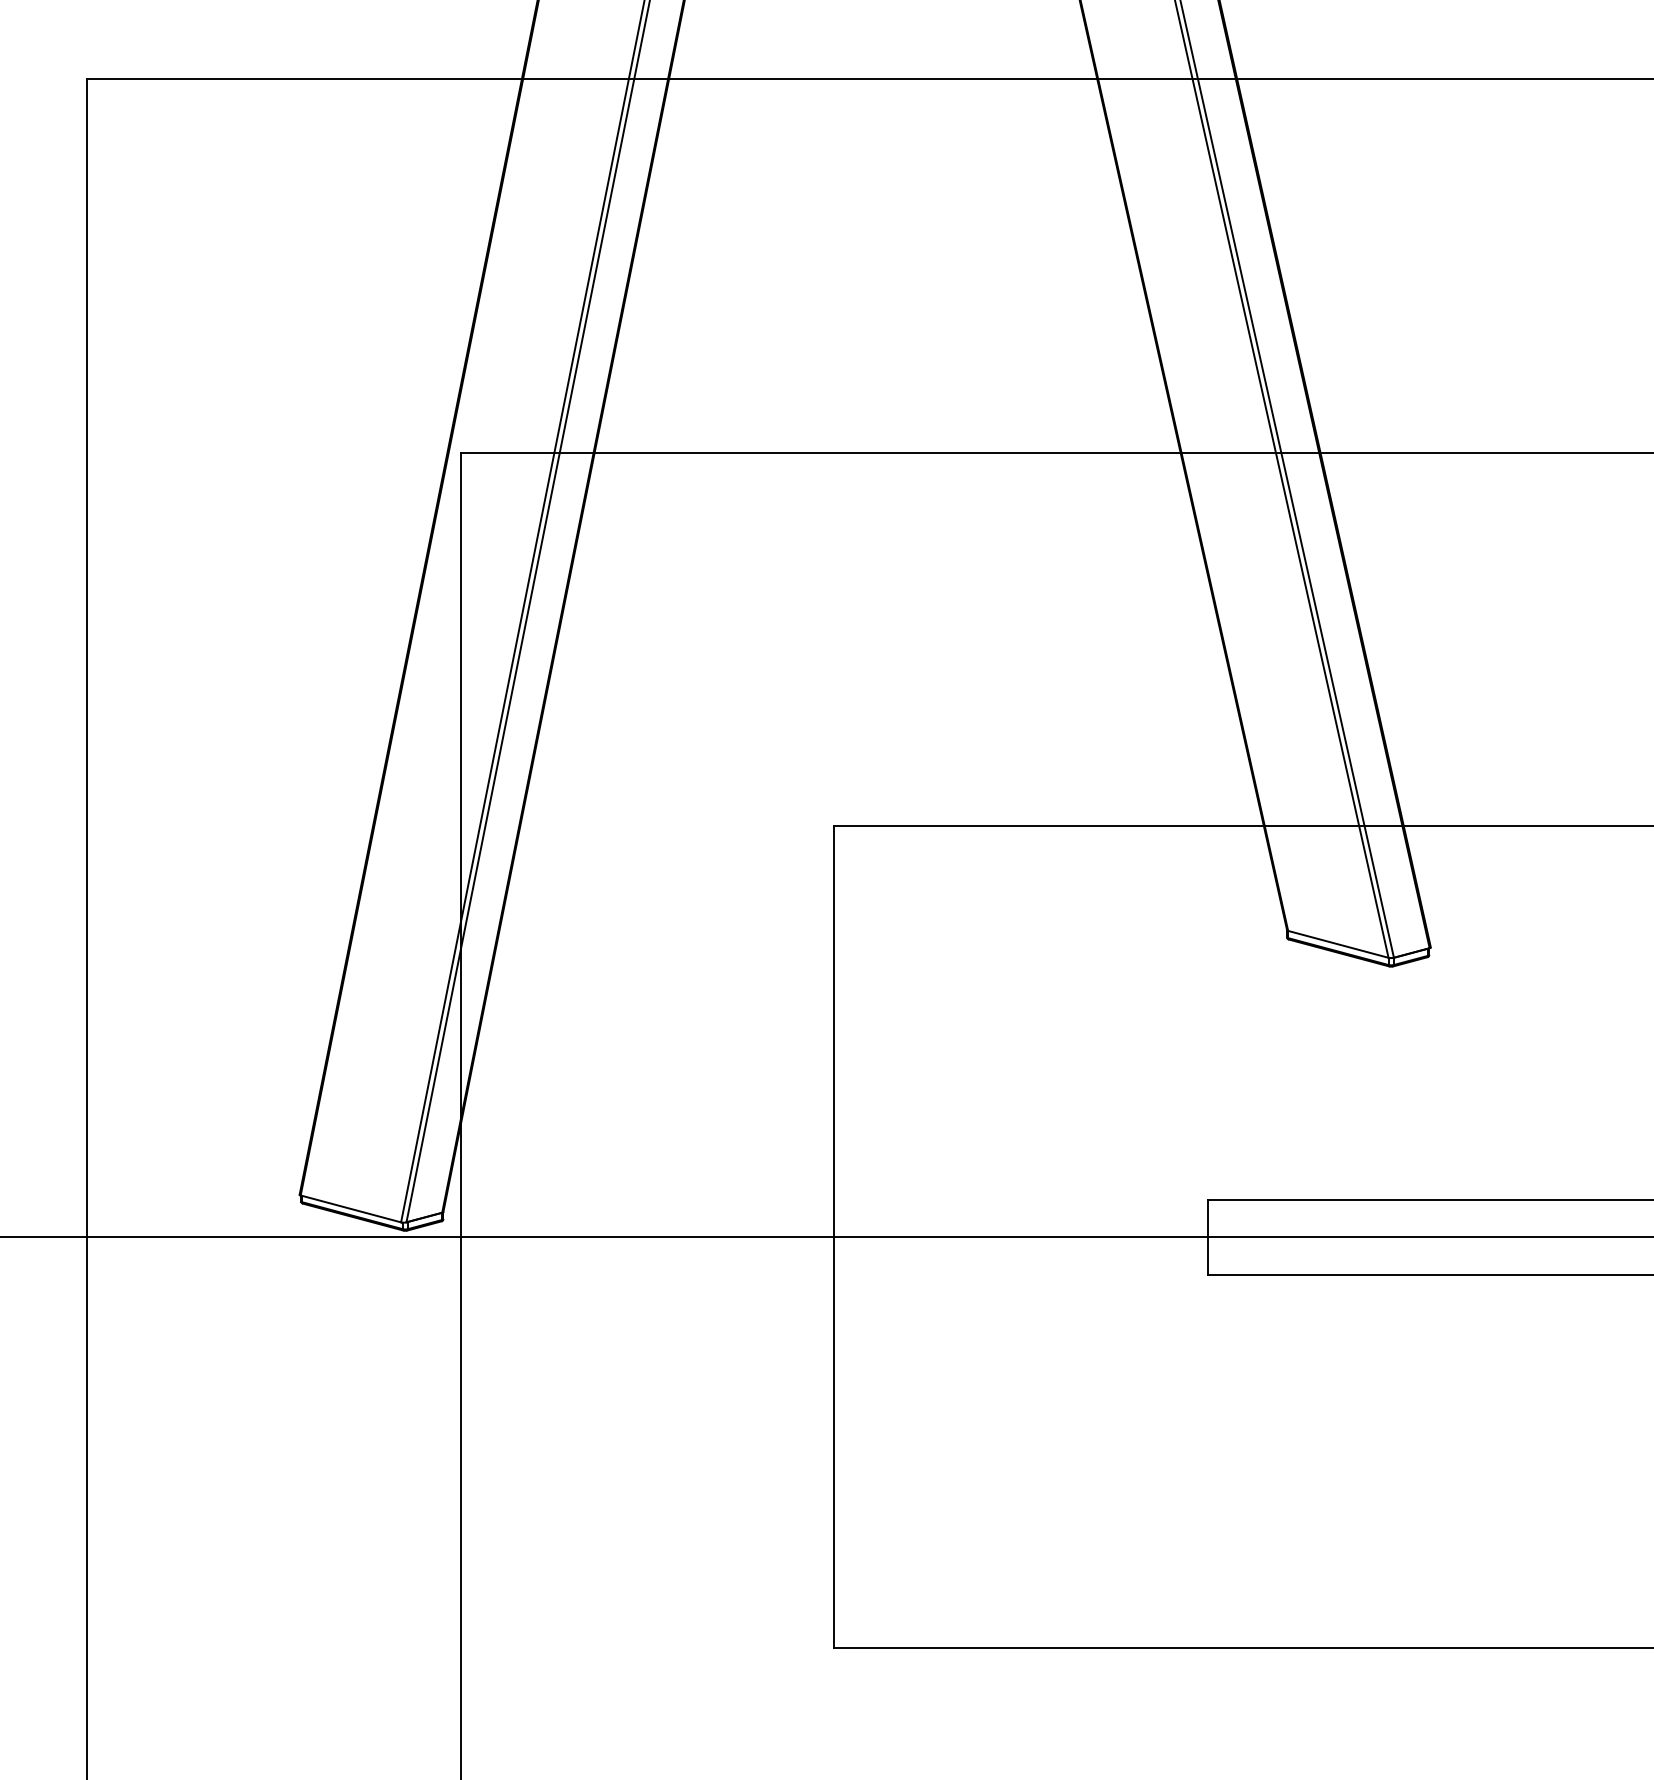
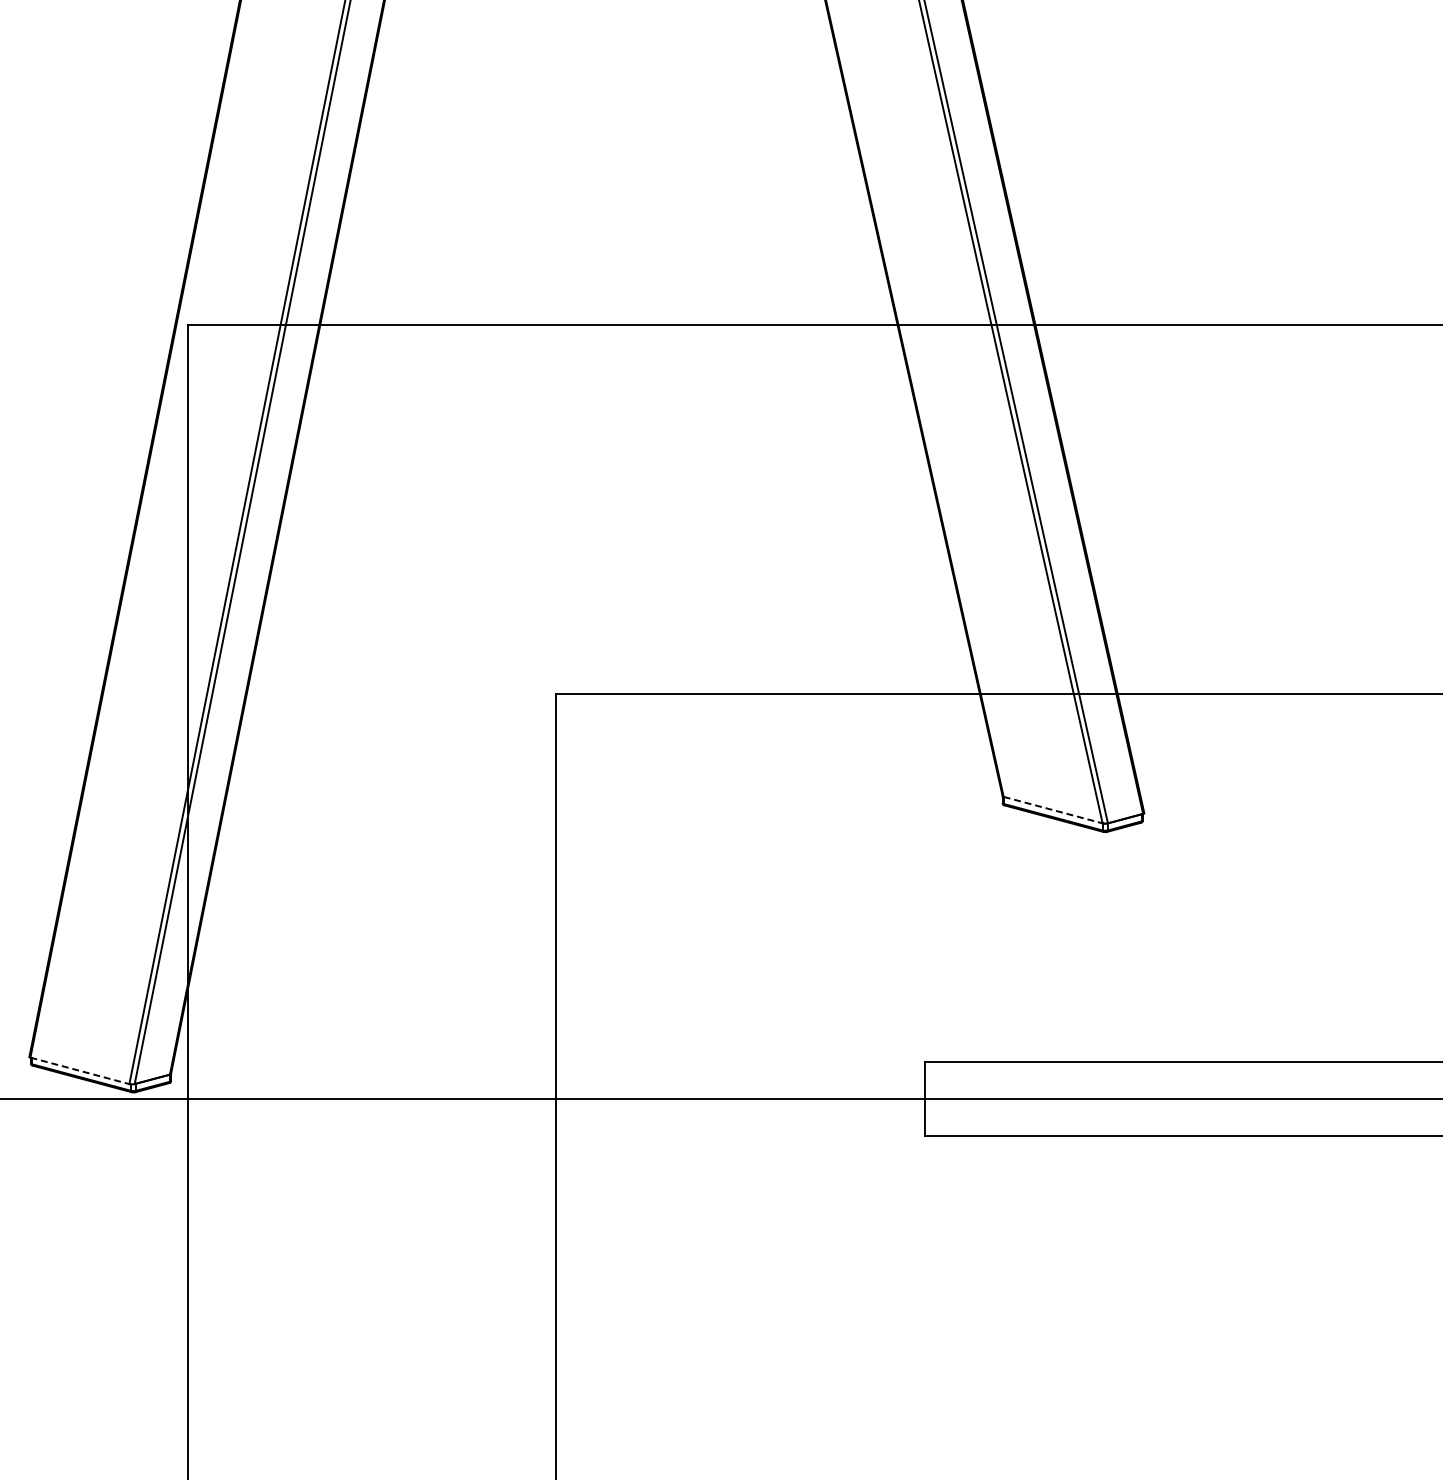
line: (1338, 944) -> (1053, 810), solid -> dashed
line: (350, 1208) -> (79, 1070), solid -> dashed

